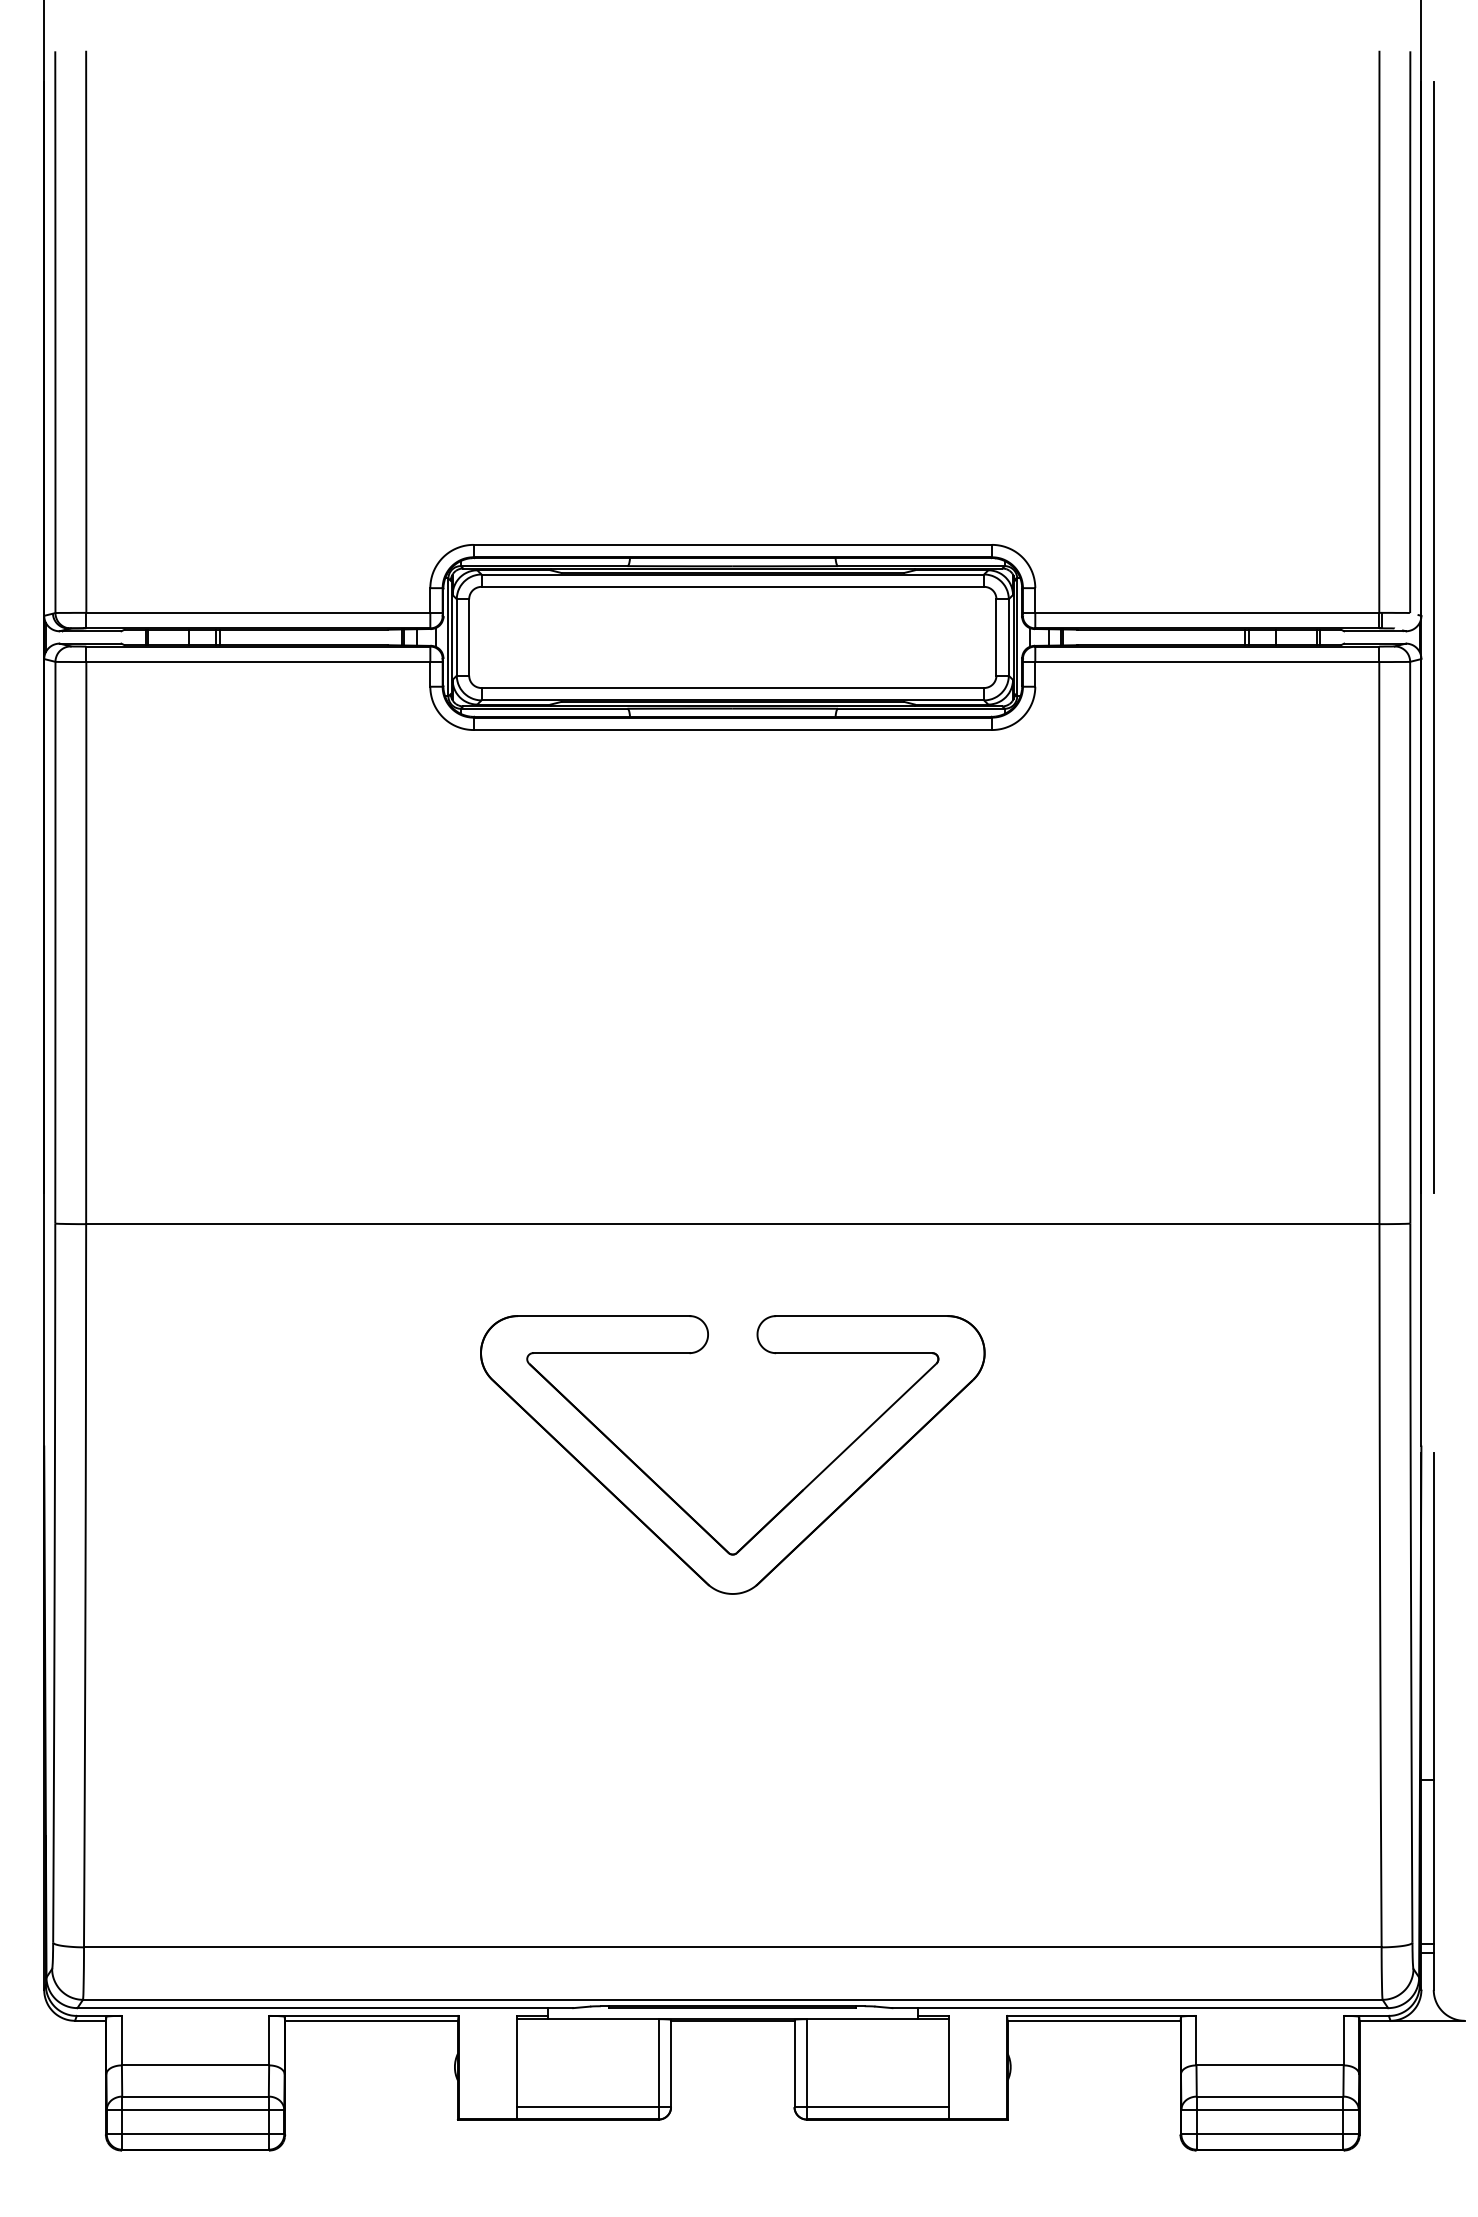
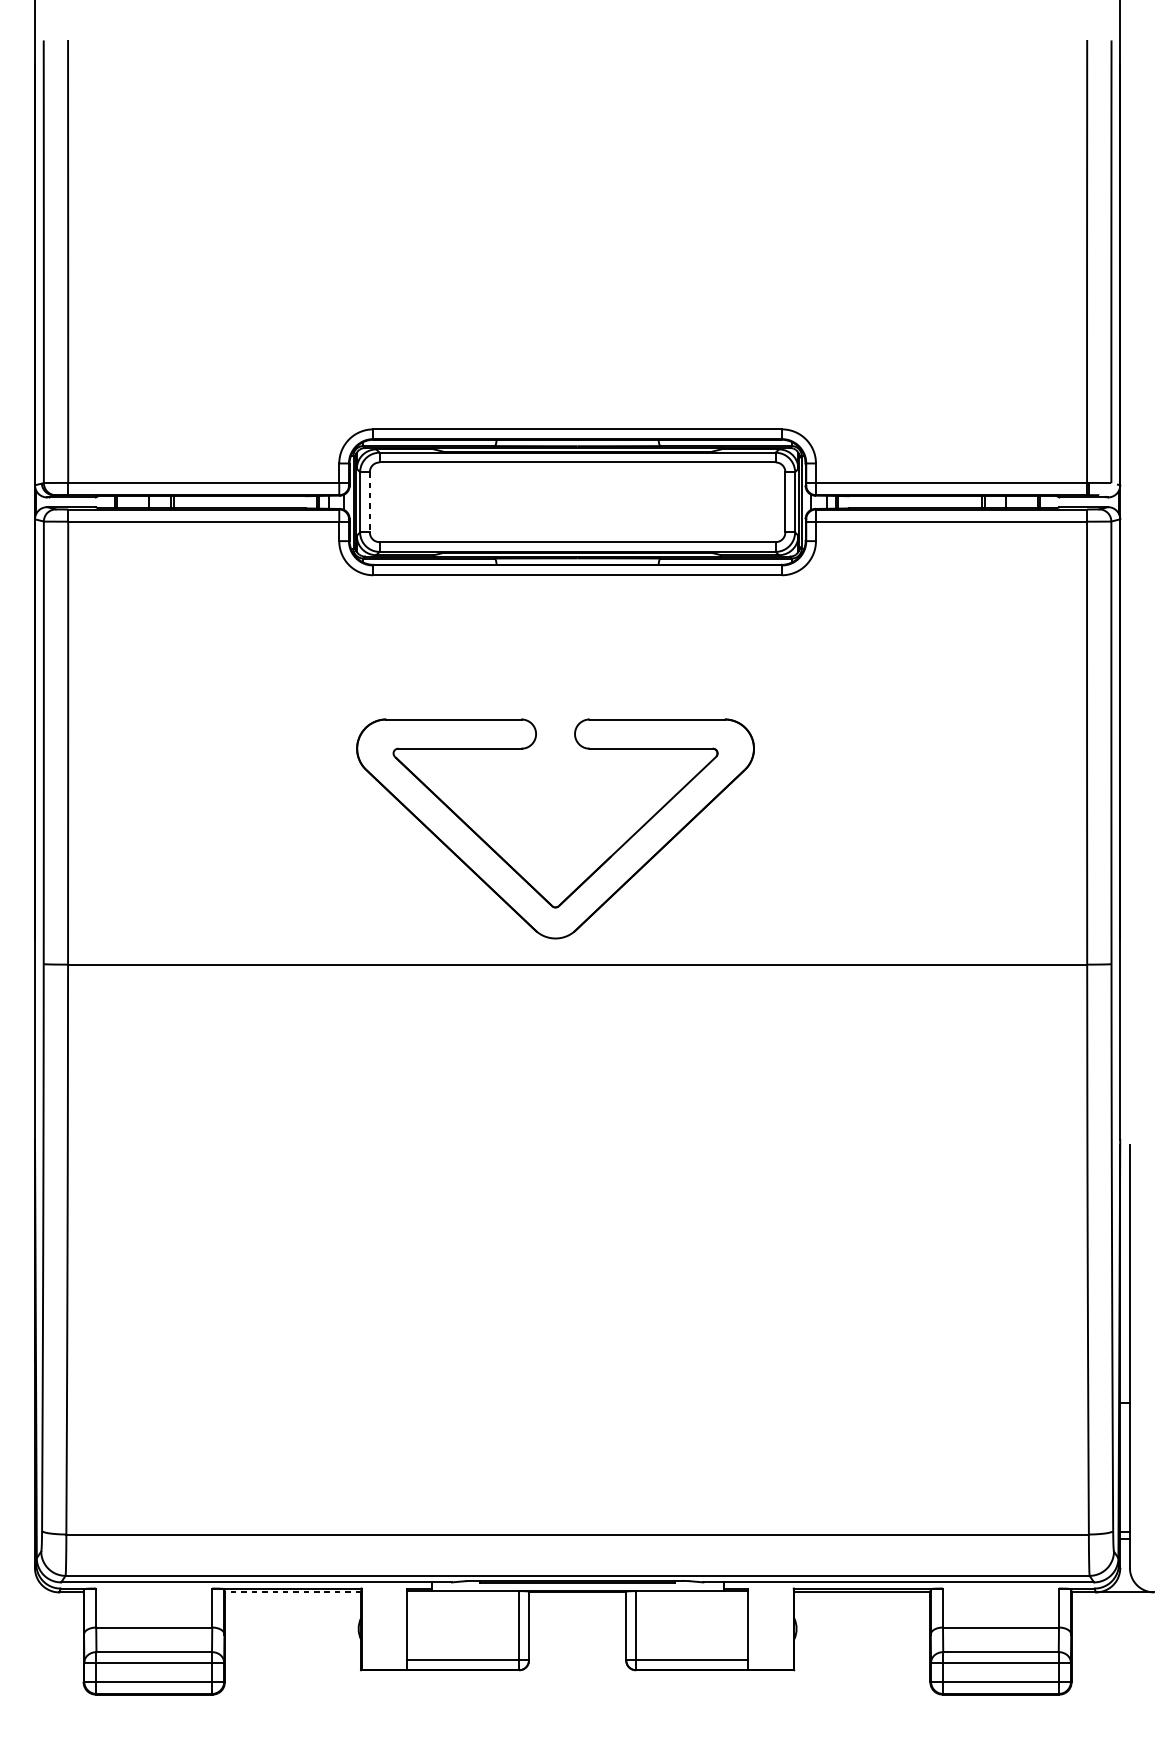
line: (469, 637) -> (370, 502), solid -> dashed
line: (1433, 637) -> (1129, 502), removed
part: (680, 1505) -> (514, 868), moved
line: (371, 2020) -> (292, 1592), solid -> dashed

